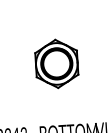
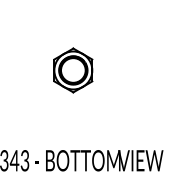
part: (56, 63) -> (73, 70), size x0.7

